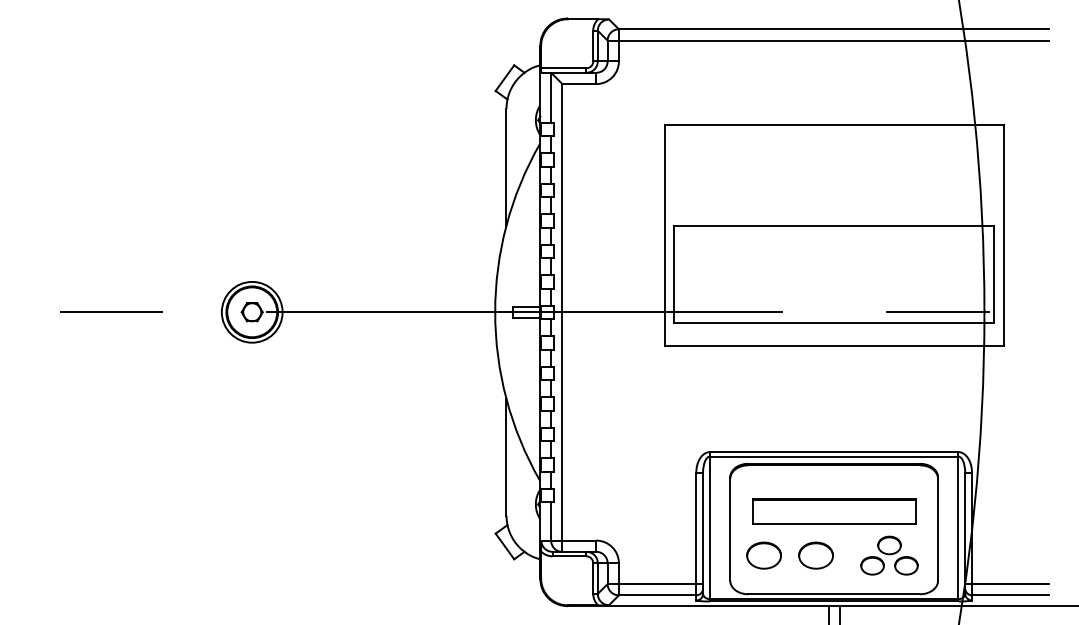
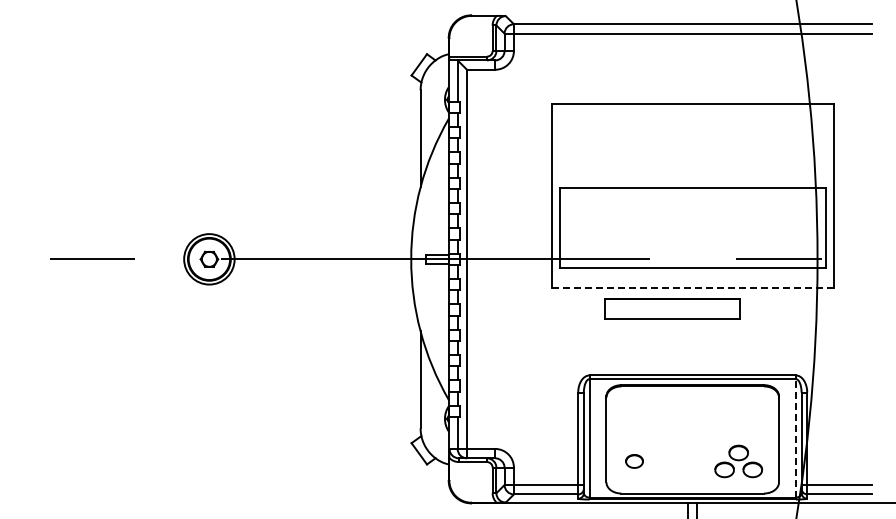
line: (833, 346) -> (692, 287), solid -> dashed
part: (833, 511) -> (672, 308), moved
line: (957, 526) -> (795, 437), solid -> dashed
part: (764, 555) -> (634, 461), size x0.6
part: (815, 555) -> (677, 461), removed

